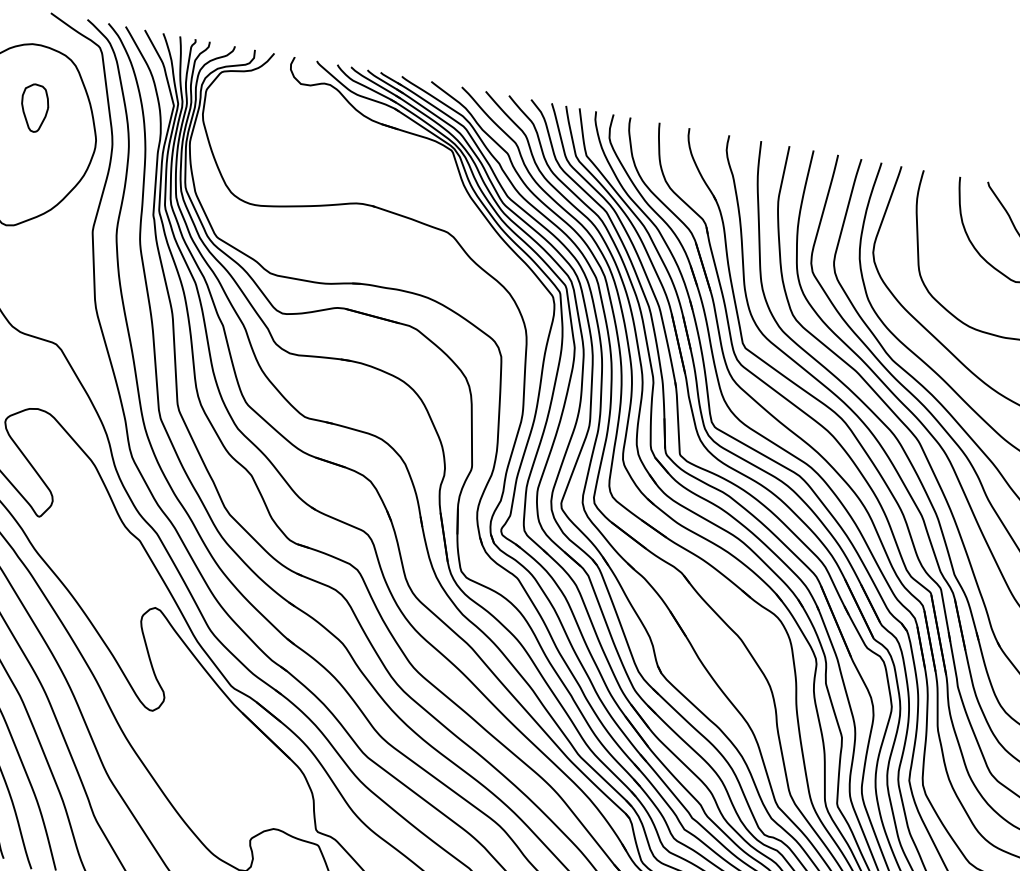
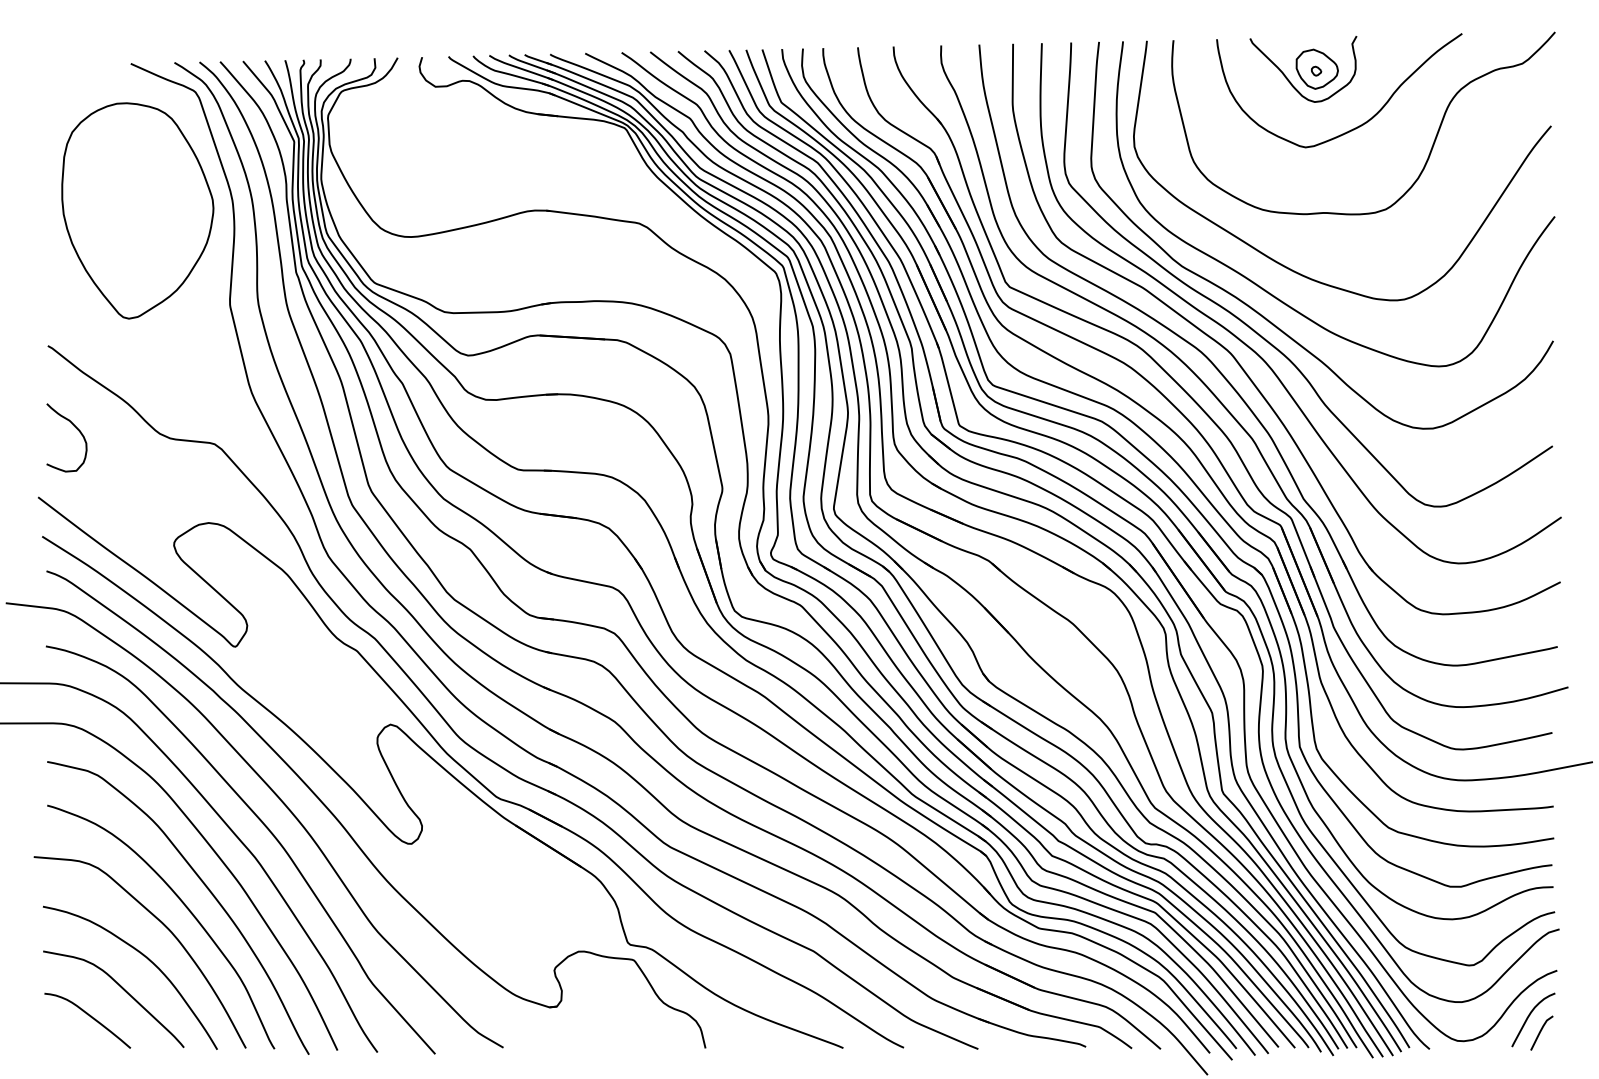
part: (34, 107) -> (133, 176), removed

